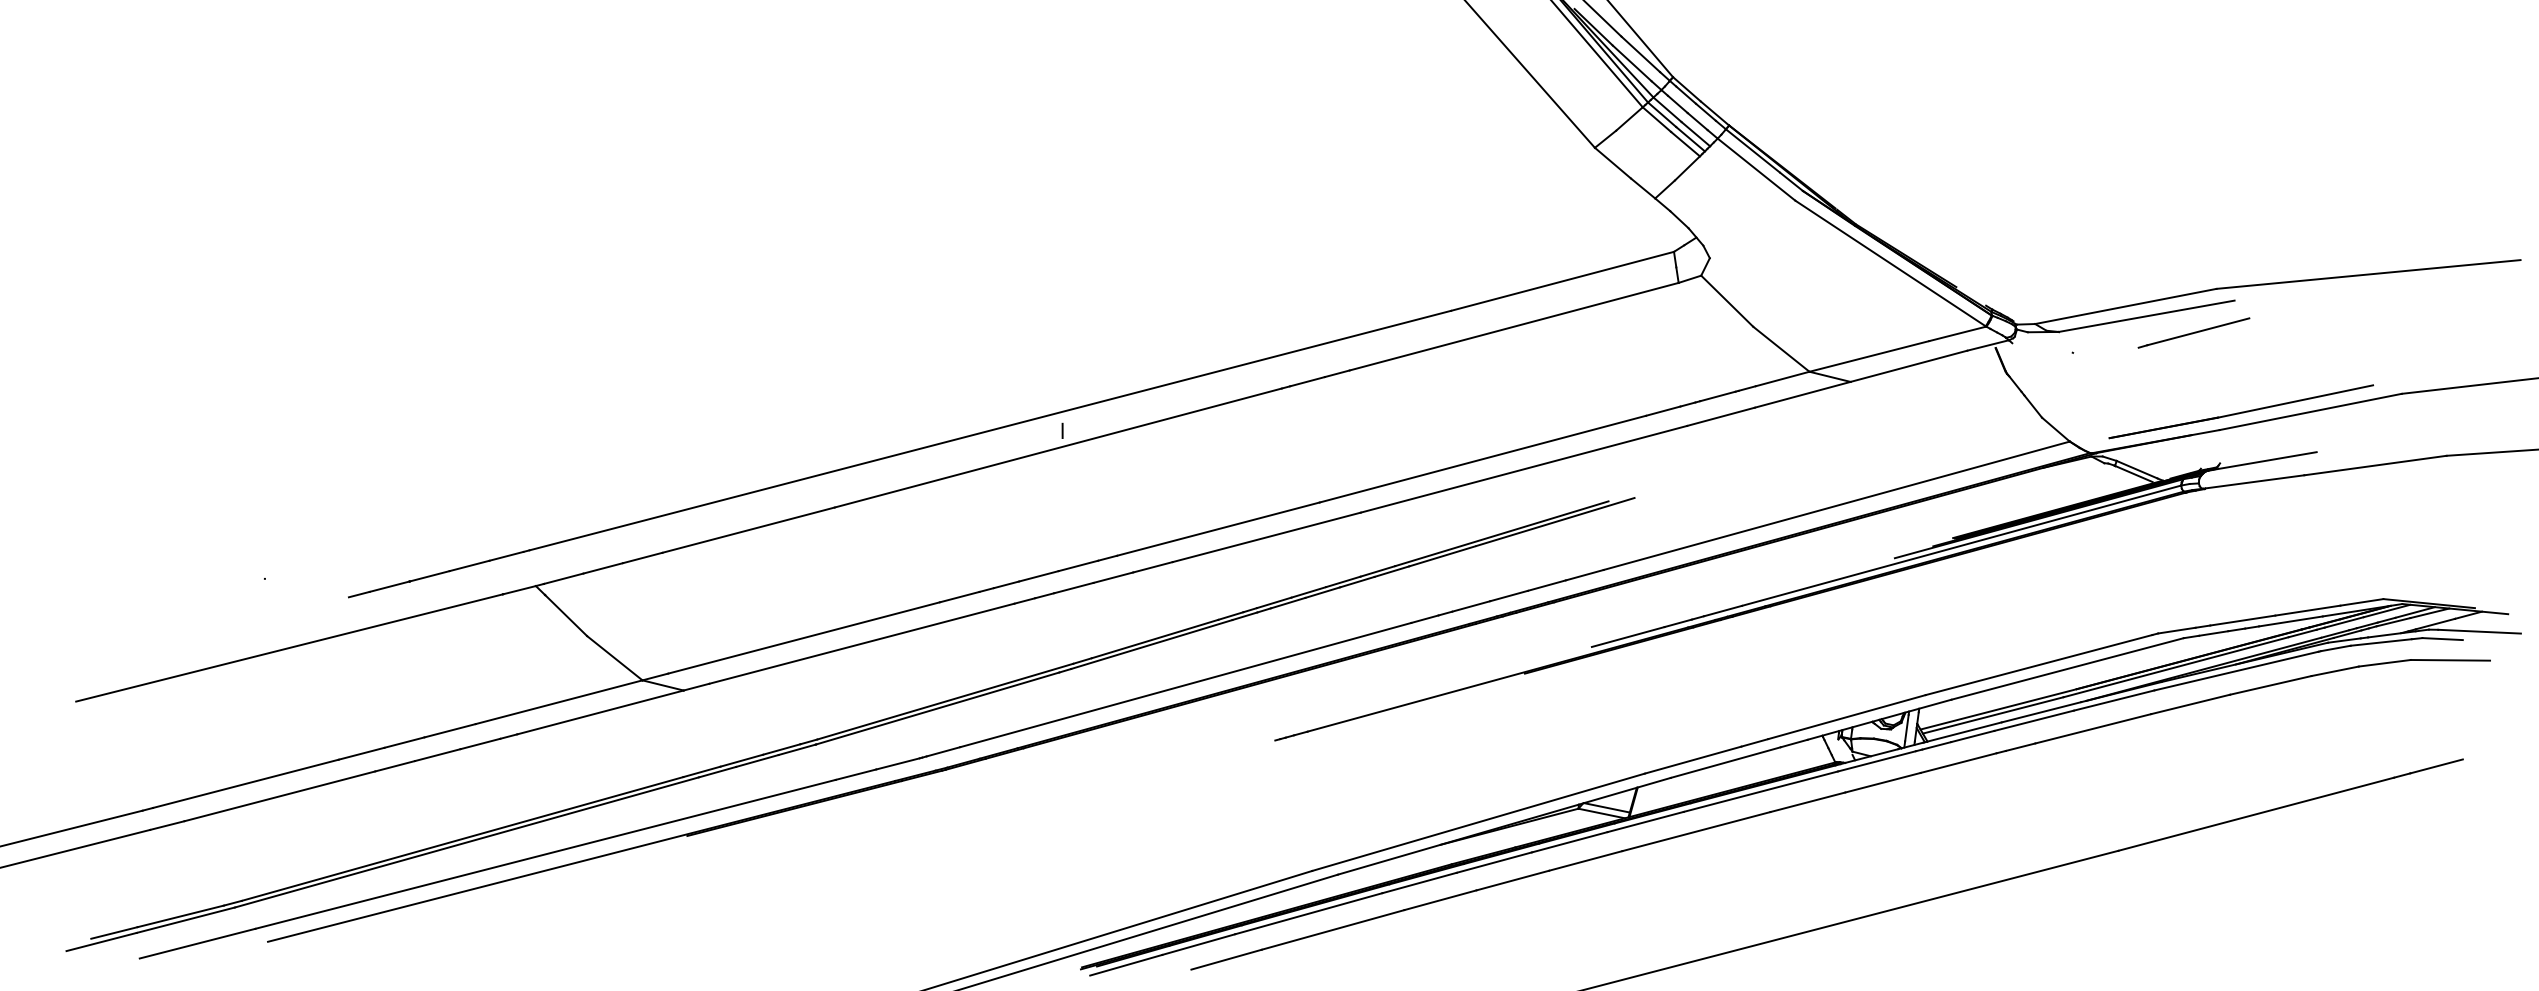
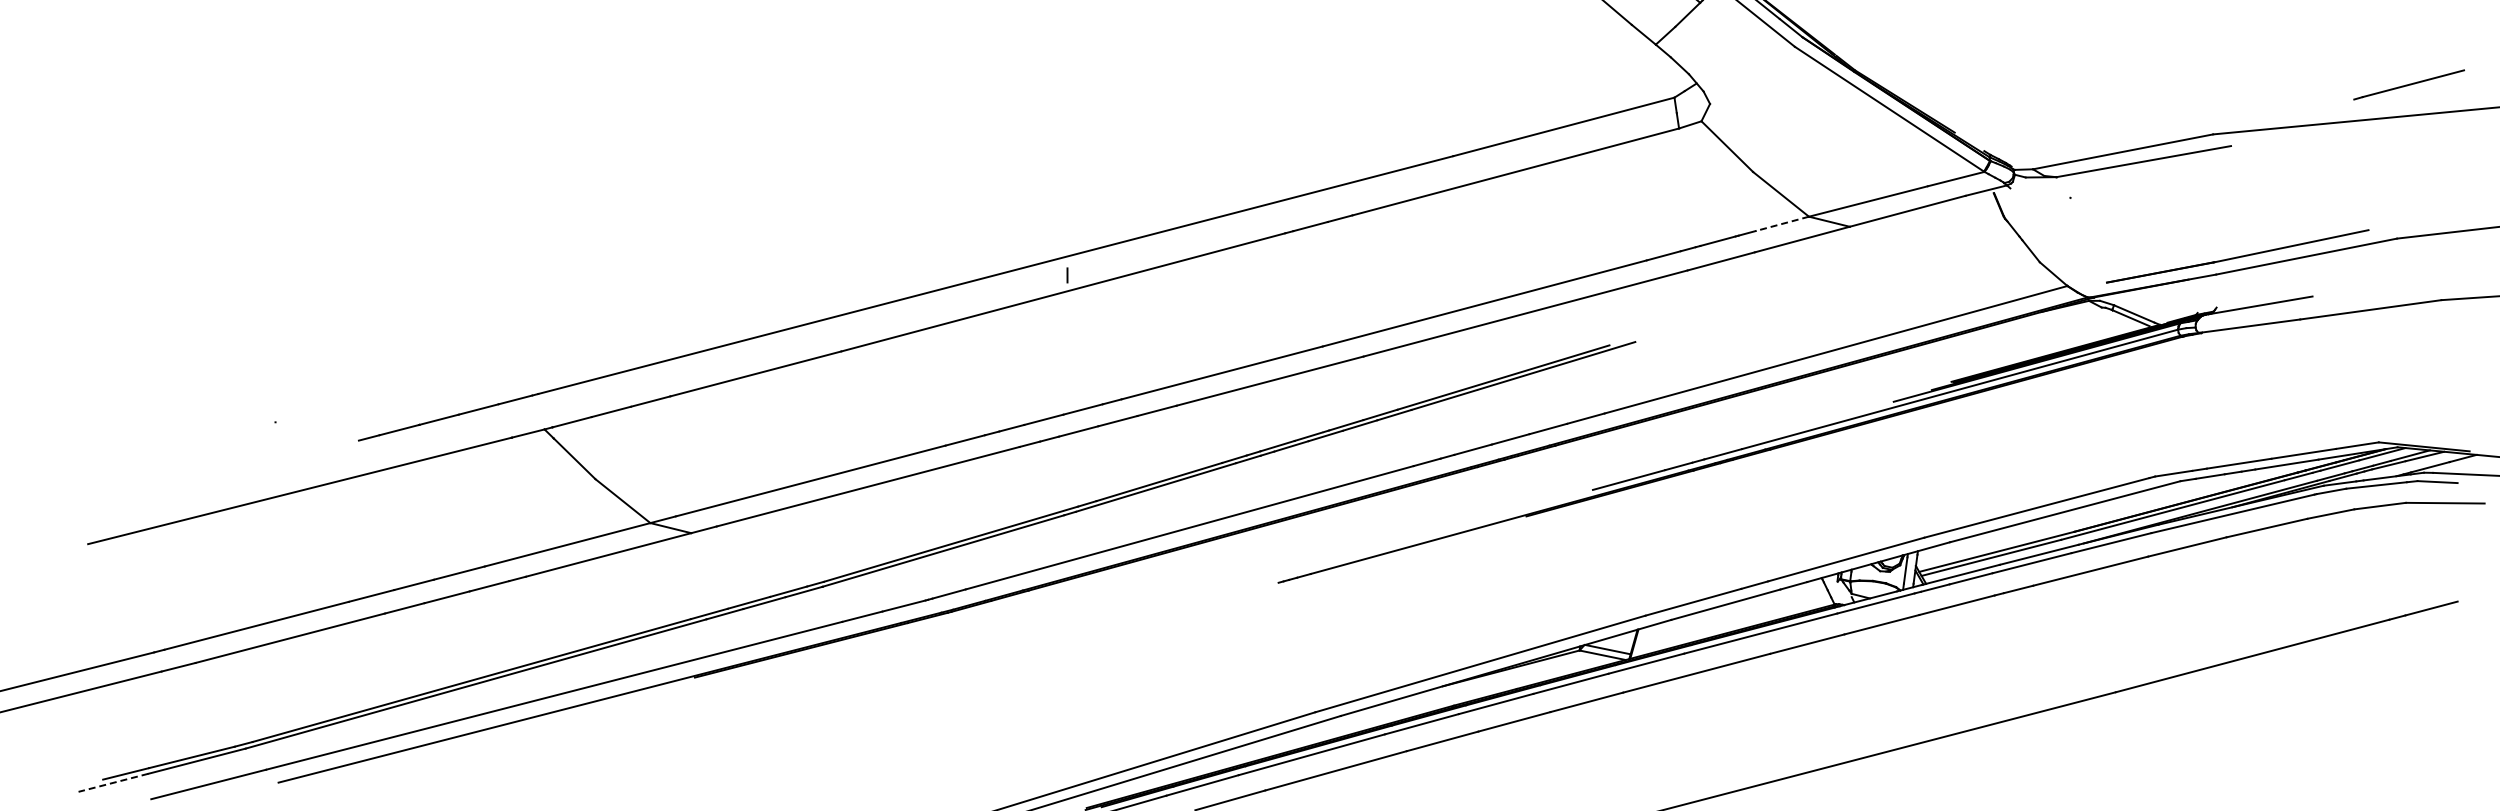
line: (2193, 332) -> (2408, 84), moved
line: (1782, 379) -> (1782, 224), solid -> dashed
line: (101, 942) -> (113, 783), solid -> dashed

